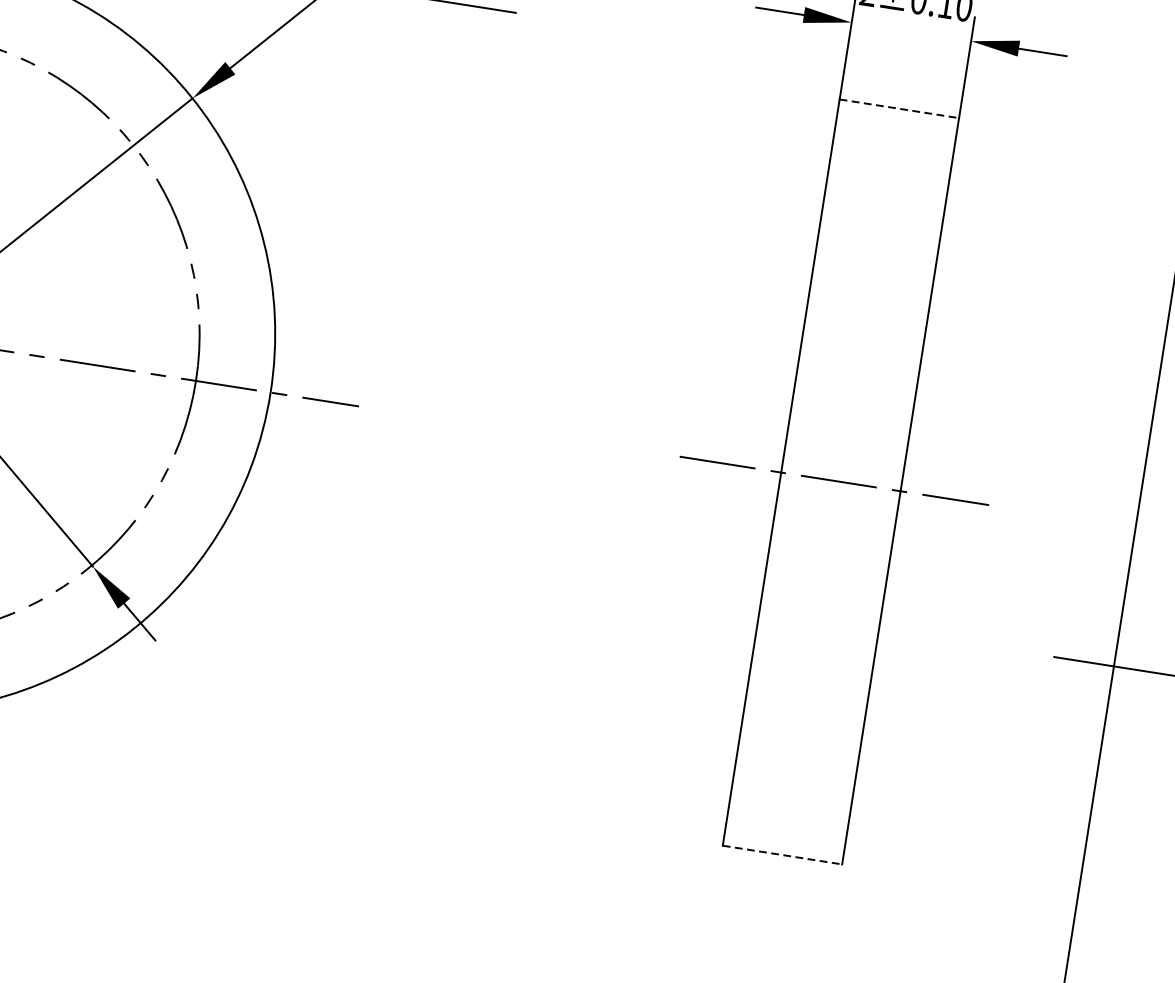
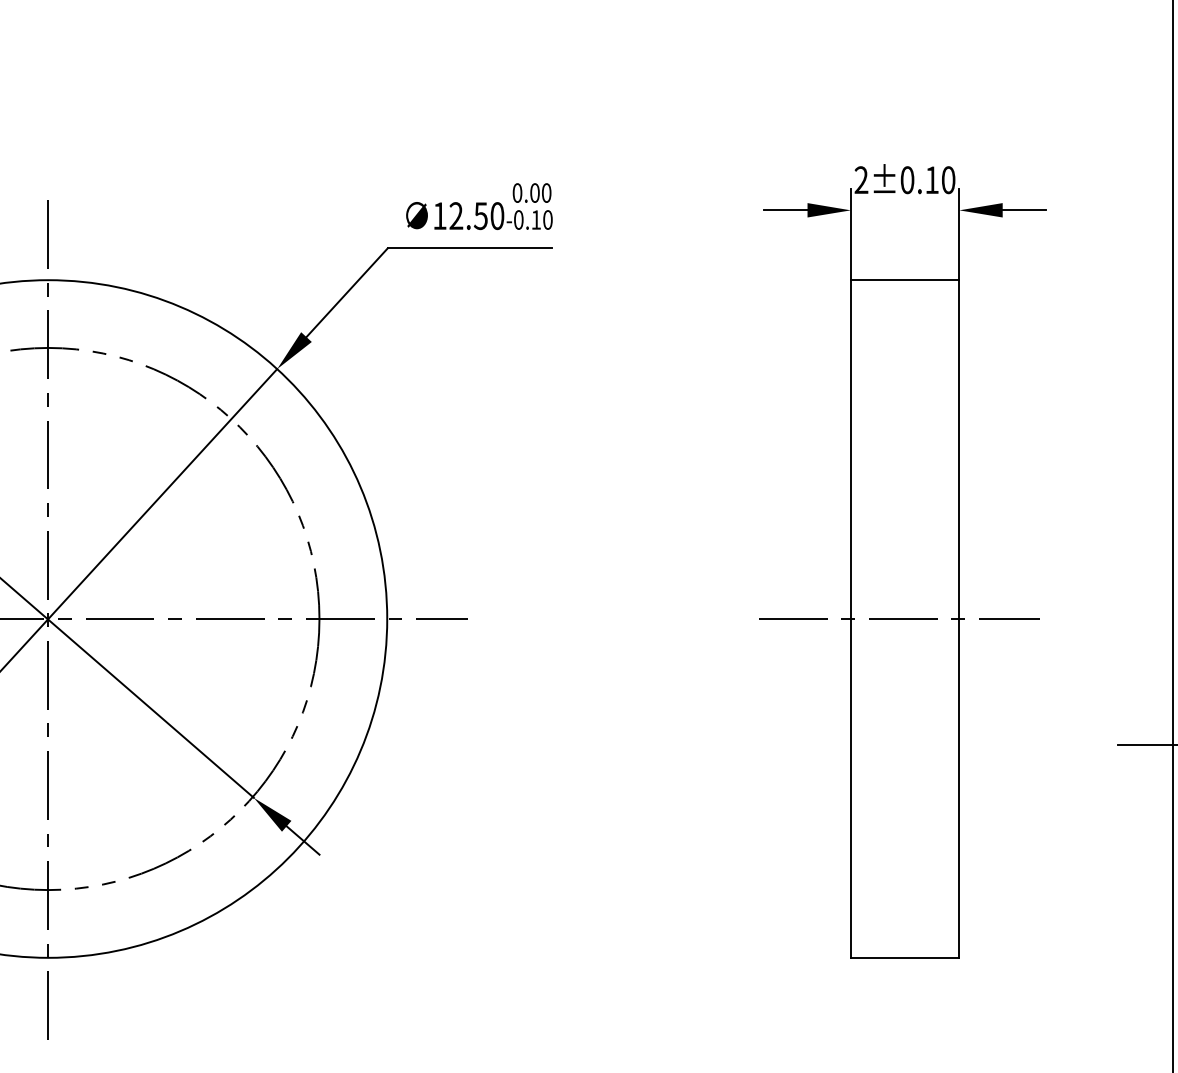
line: (899, 109) -> (905, 280), dashed -> solid
line: (783, 854) -> (905, 957), dashed -> solid

